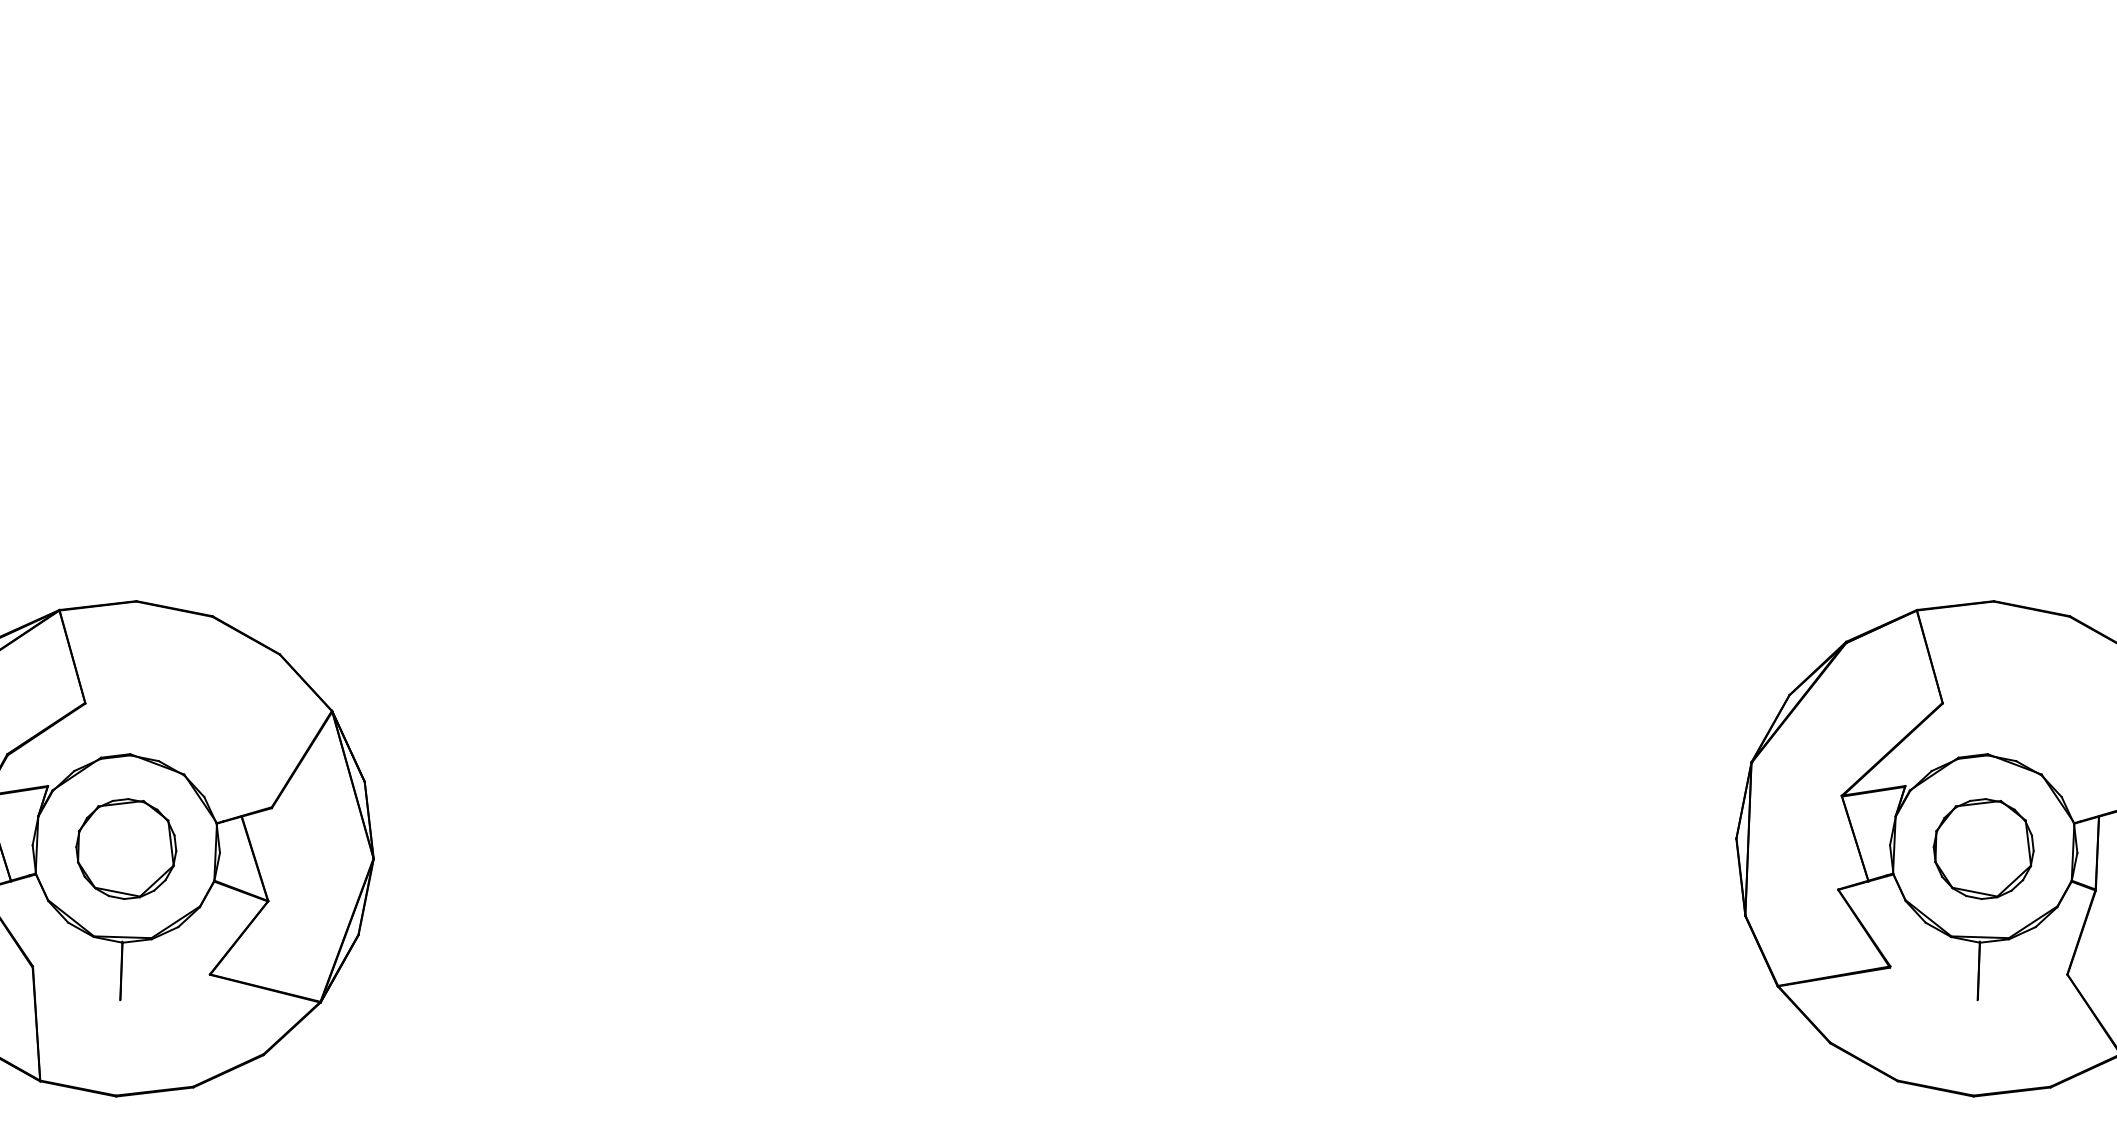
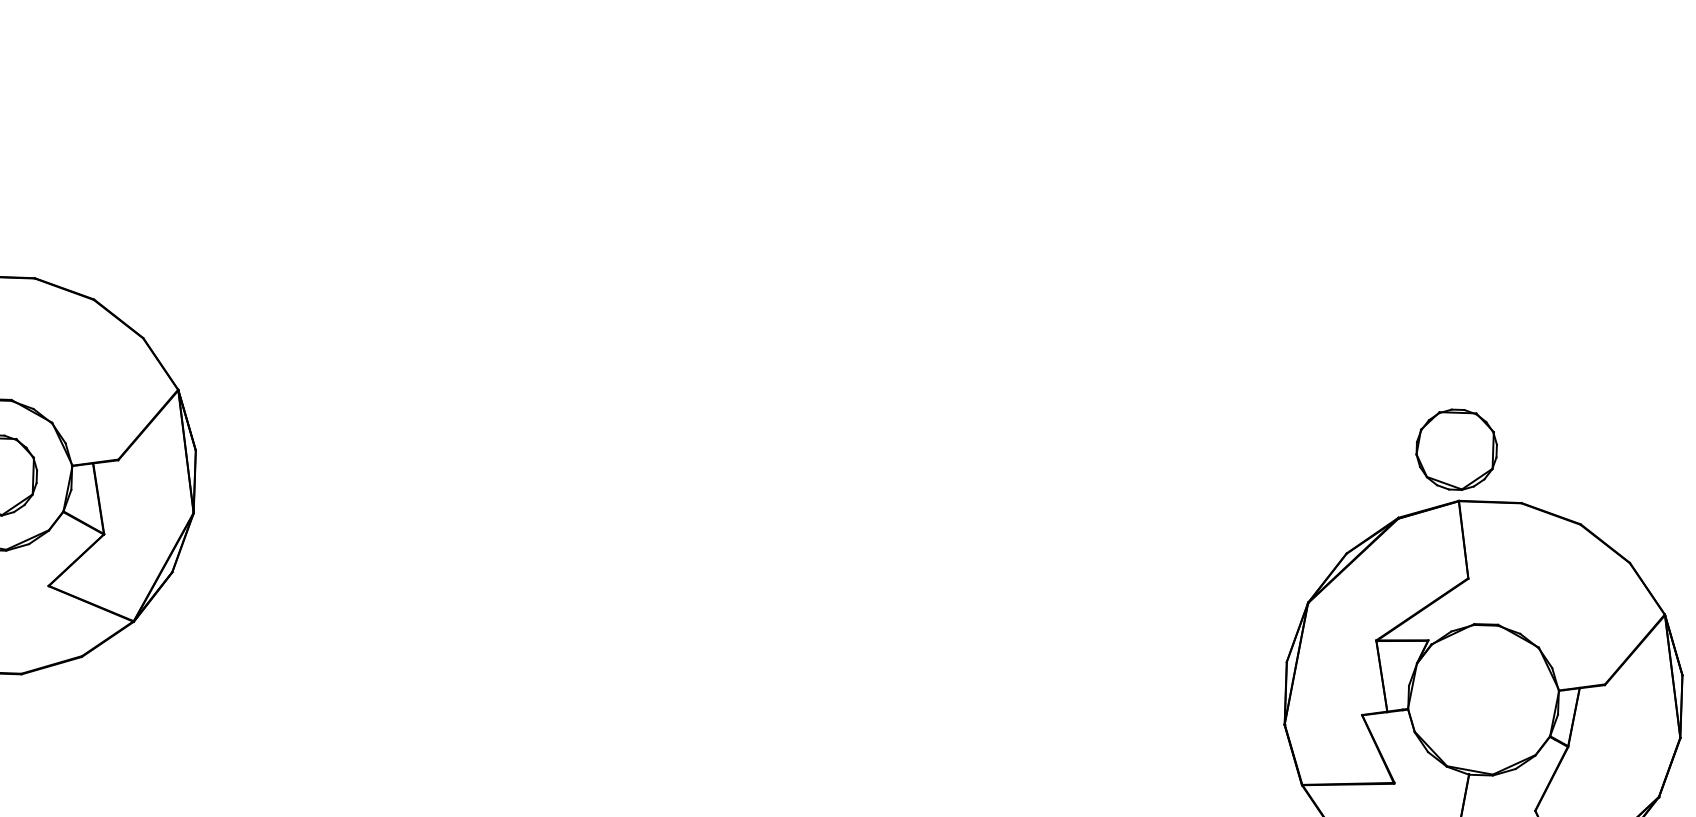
part: (1983, 848) -> (1456, 449), moved

